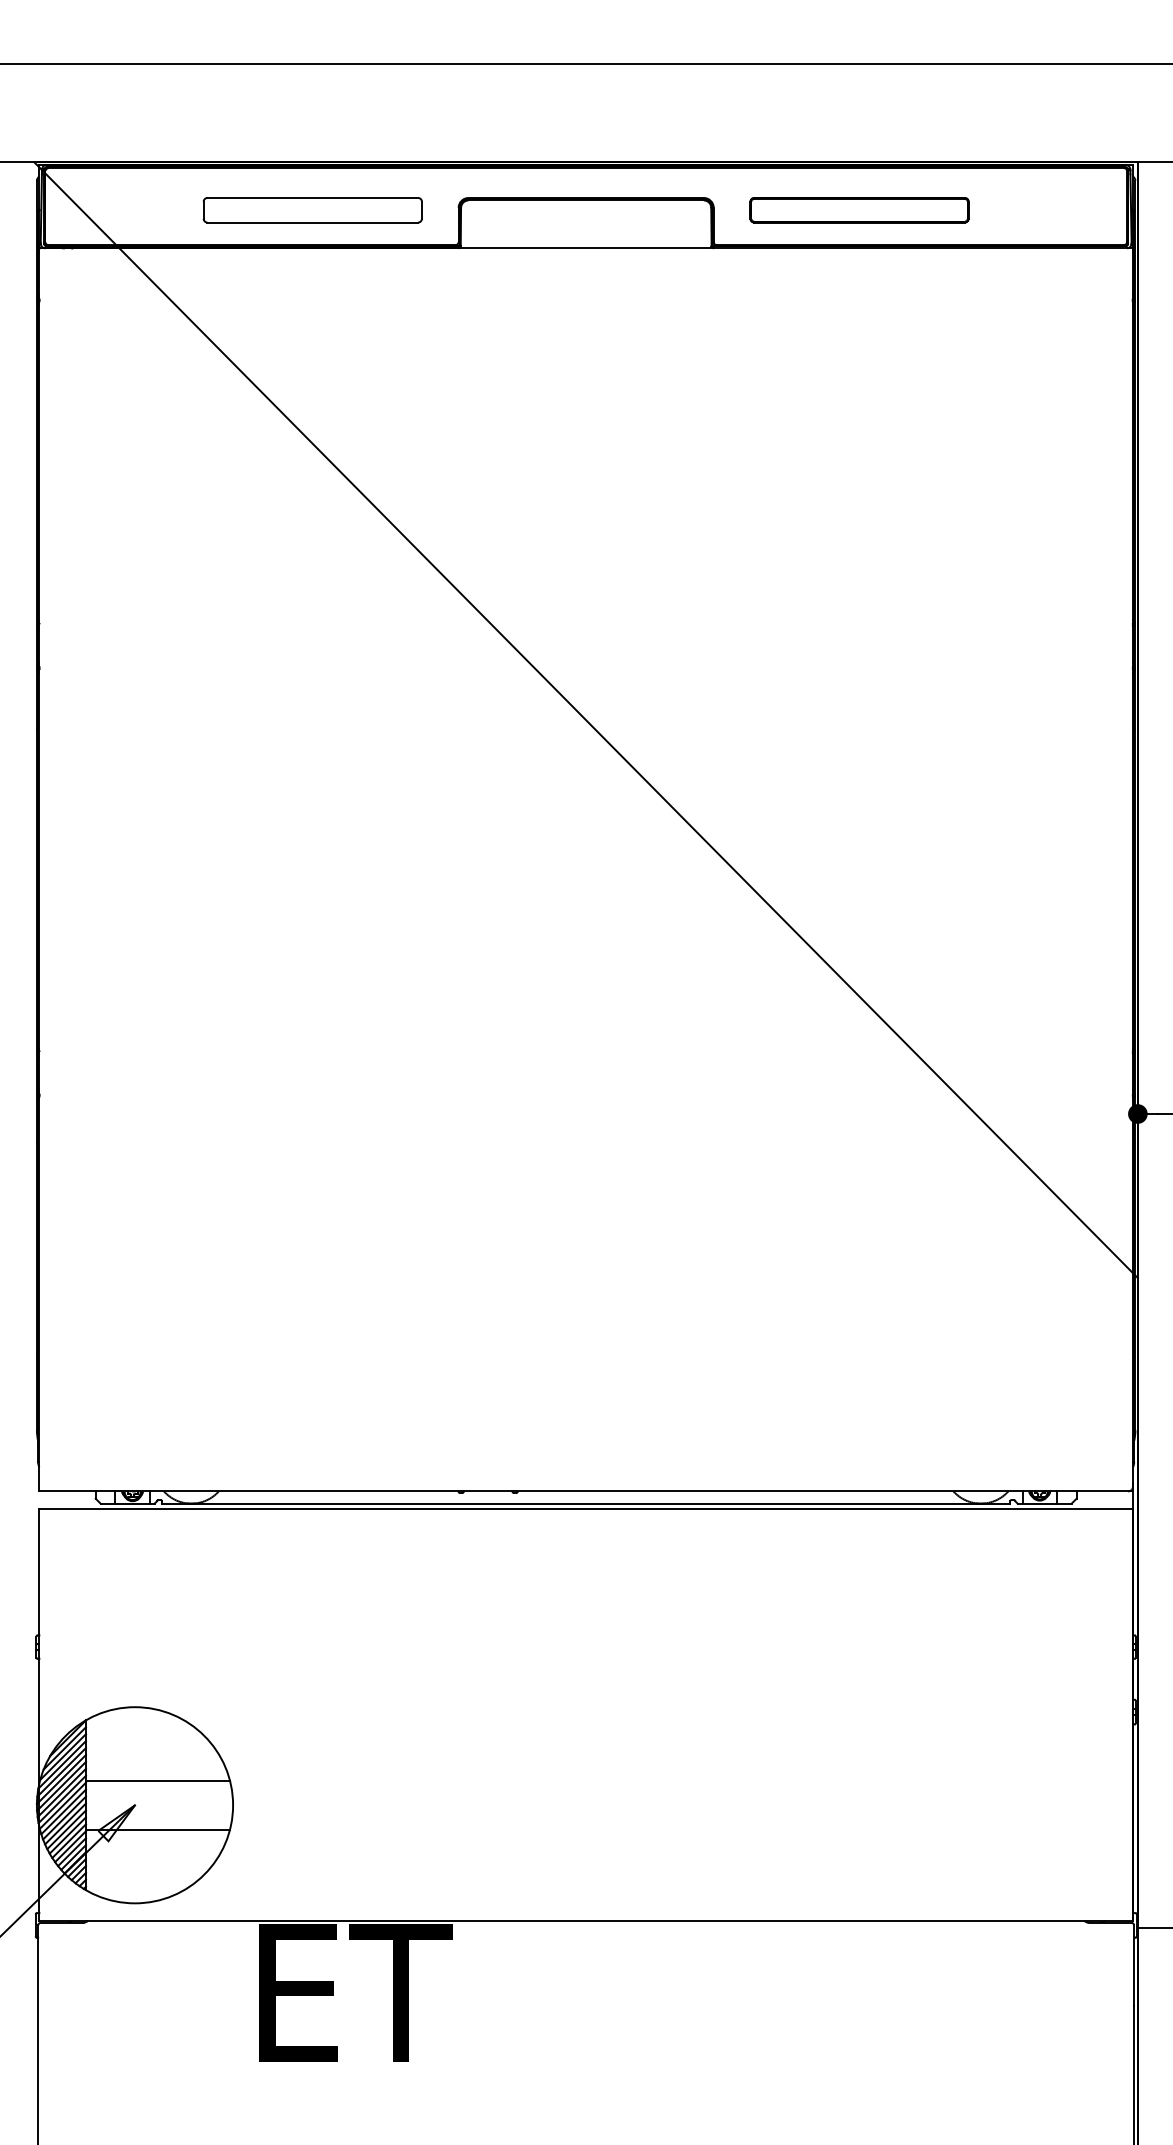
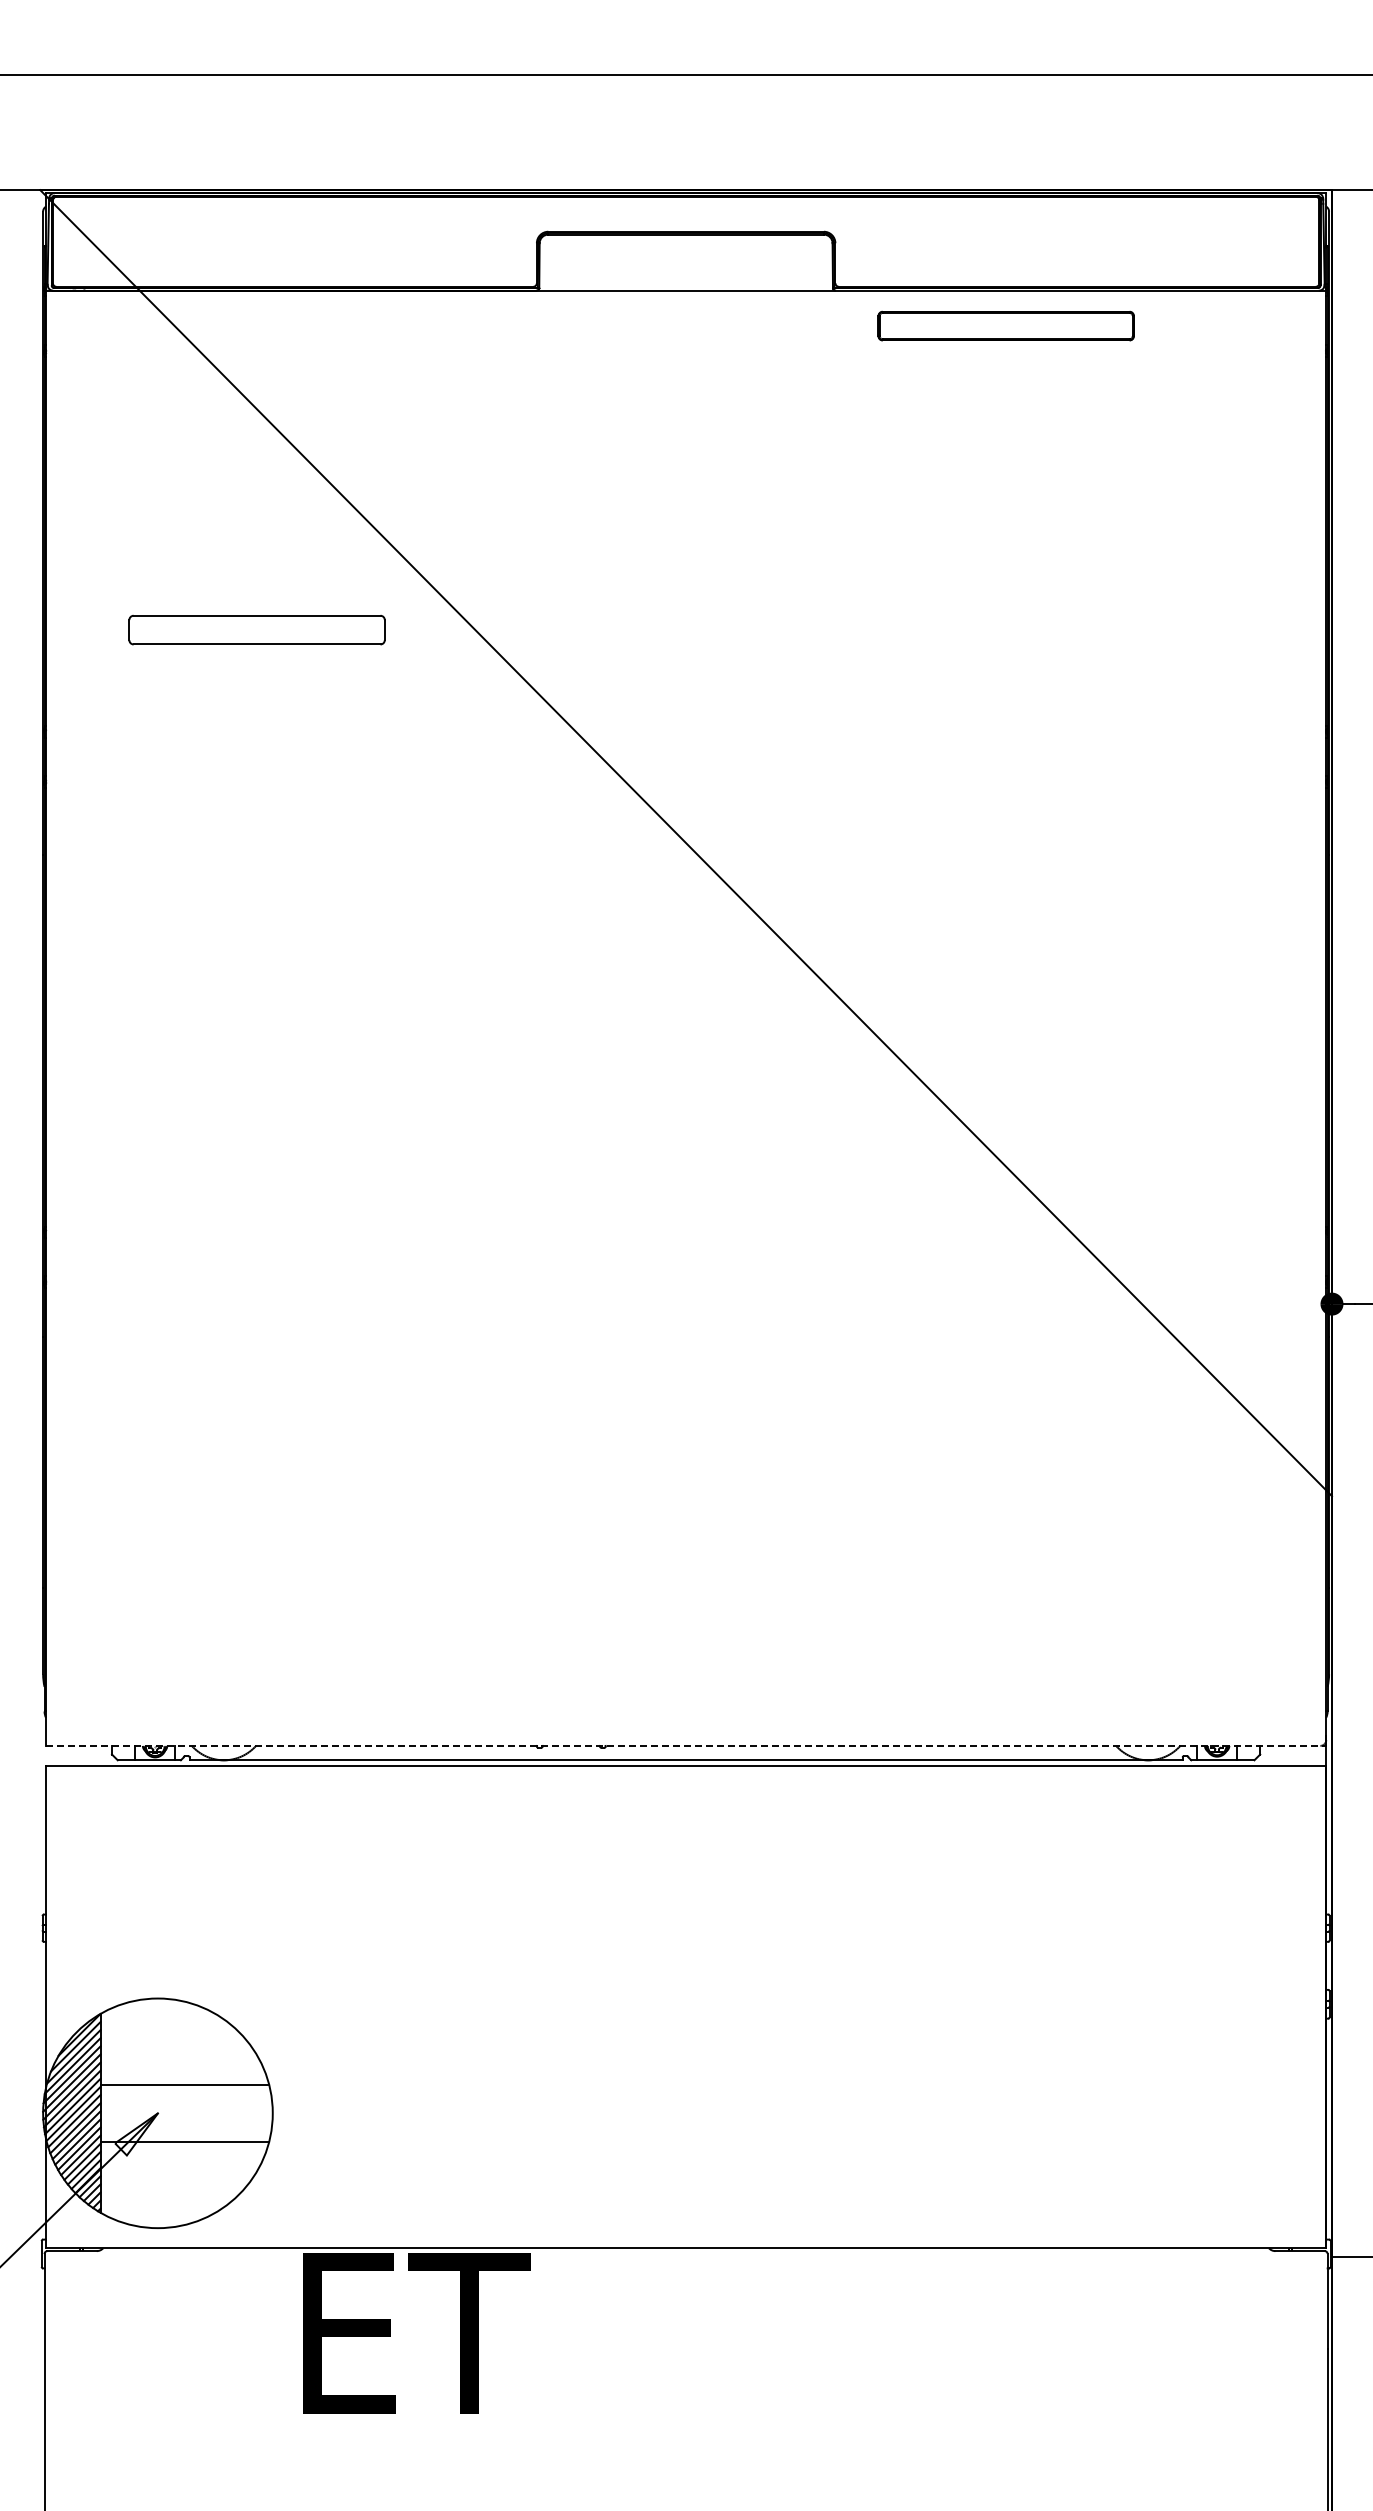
part: (858, 209) -> (1005, 325), moved
part: (312, 210) -> (256, 630), moved
line: (586, 1491) -> (686, 1745), solid -> dashed

